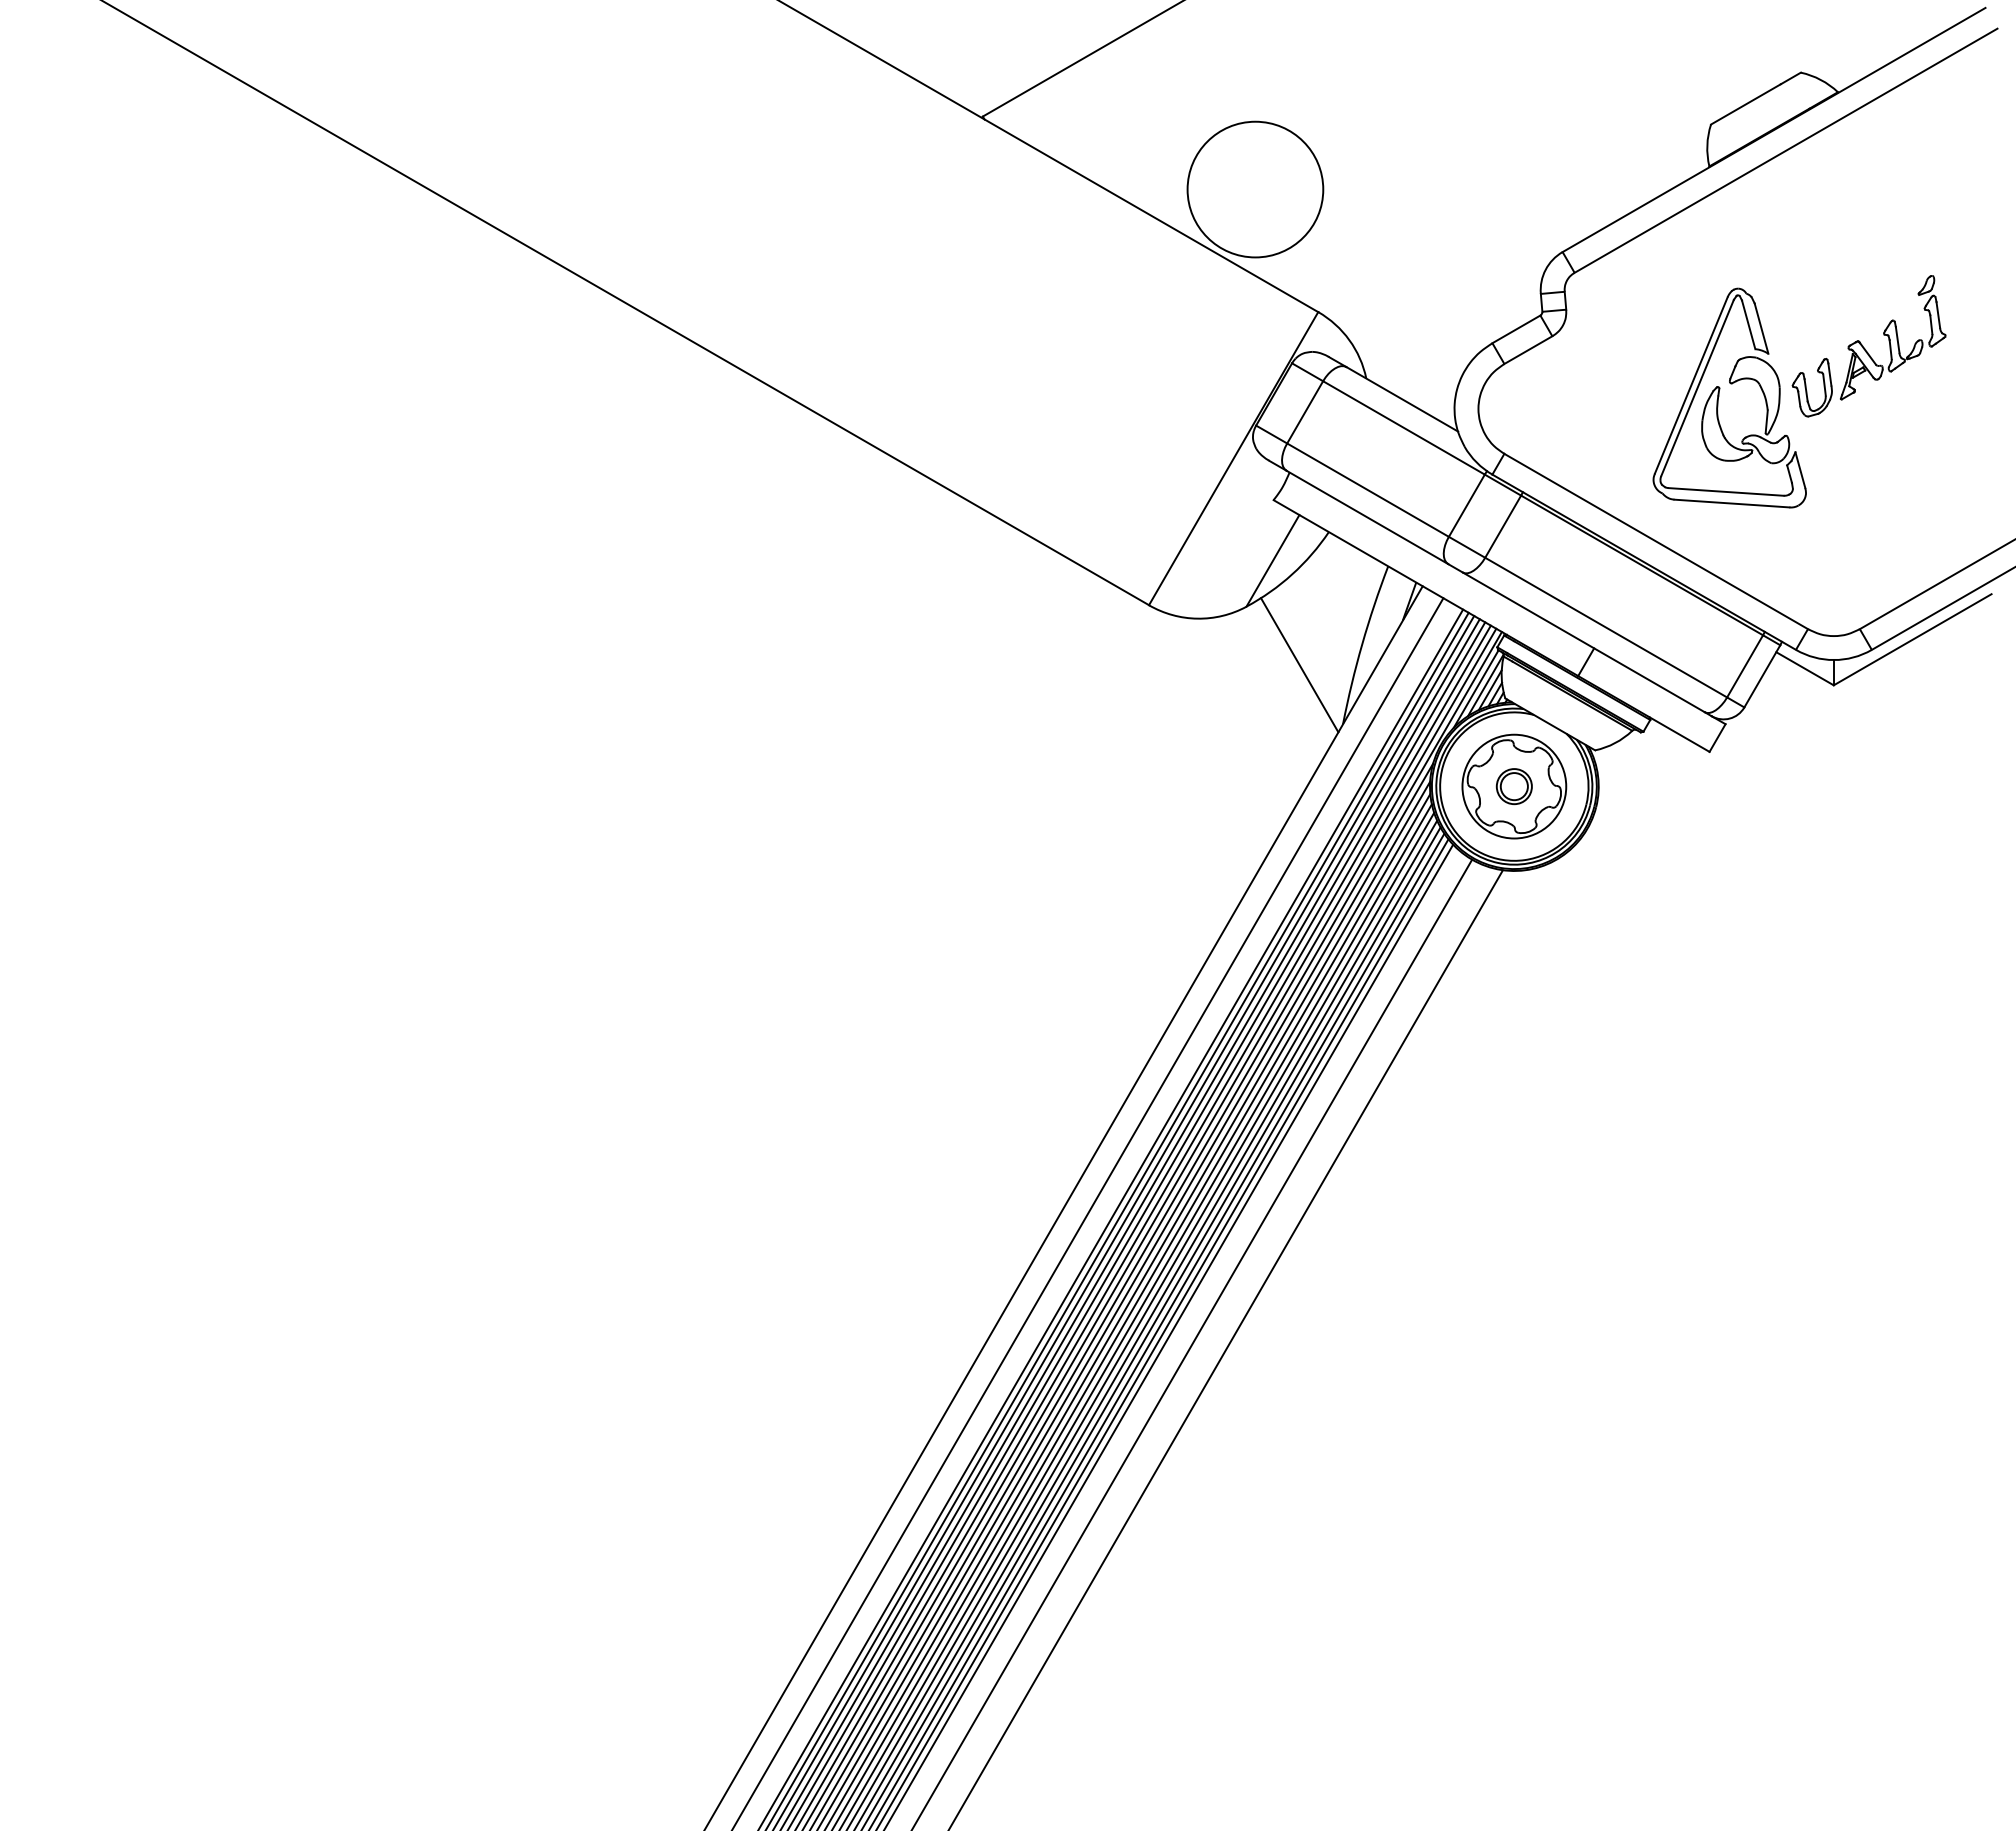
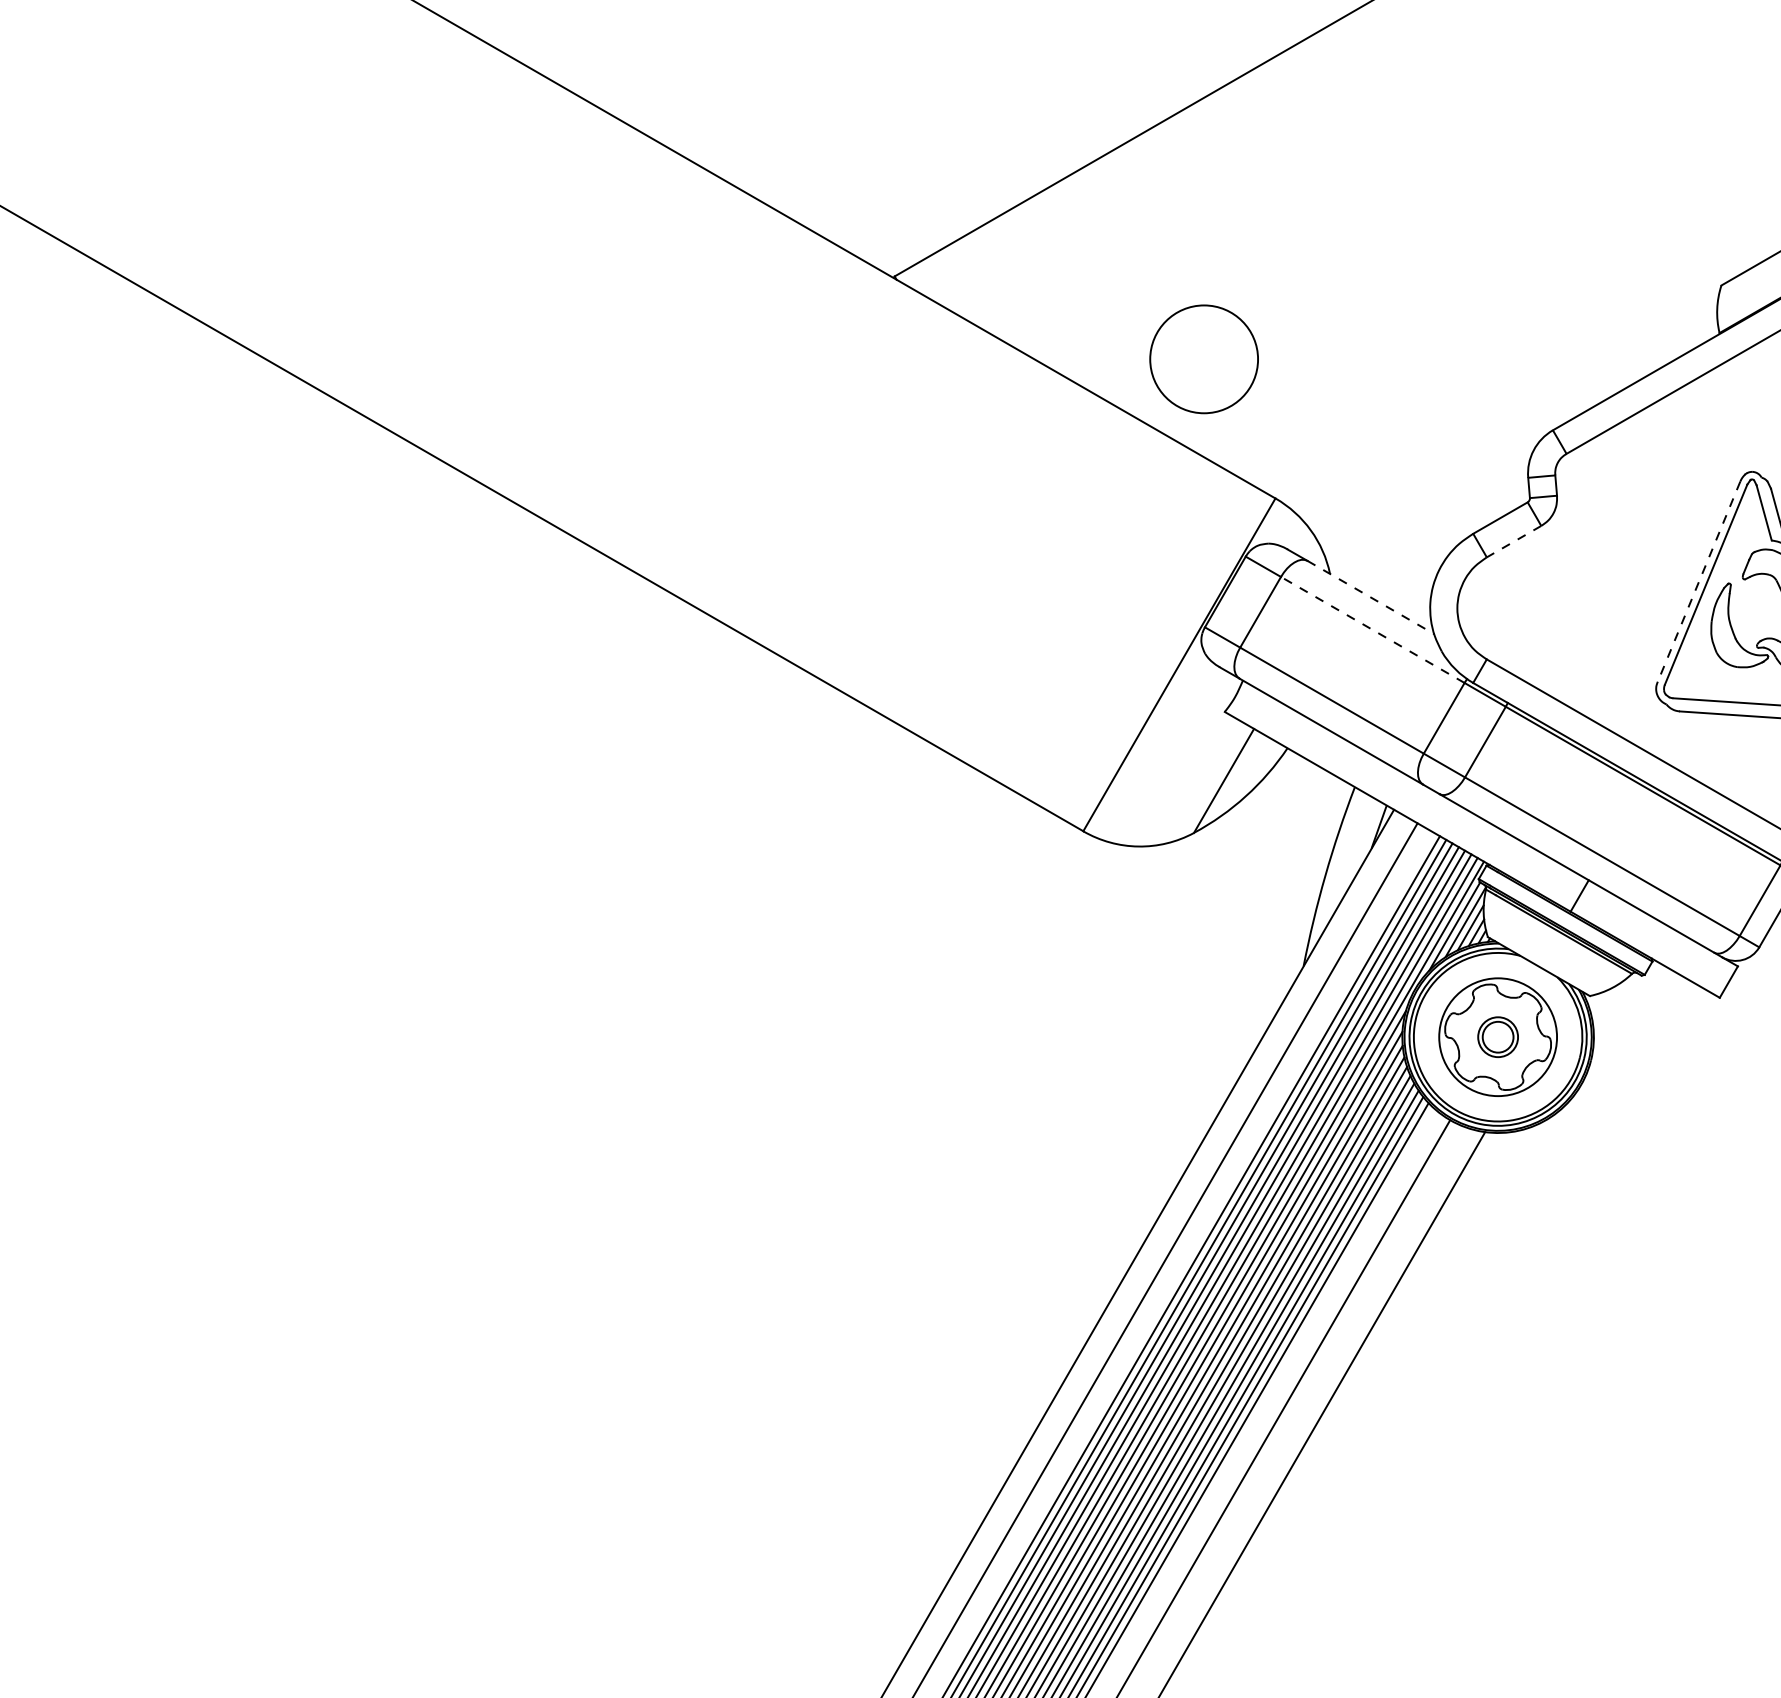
circle: (1255, 189) -> (1204, 359), size x0.7
line: (1528, 350) -> (1514, 542), solid -> dashed
line: (1691, 385) -> (1699, 581), solid -> dashed
line: (1402, 399) -> (1371, 597), solid -> dashed
line: (1403, 427) -> (1372, 629), solid -> dashed
line: (1299, 665) -> (1254, 899), removed

